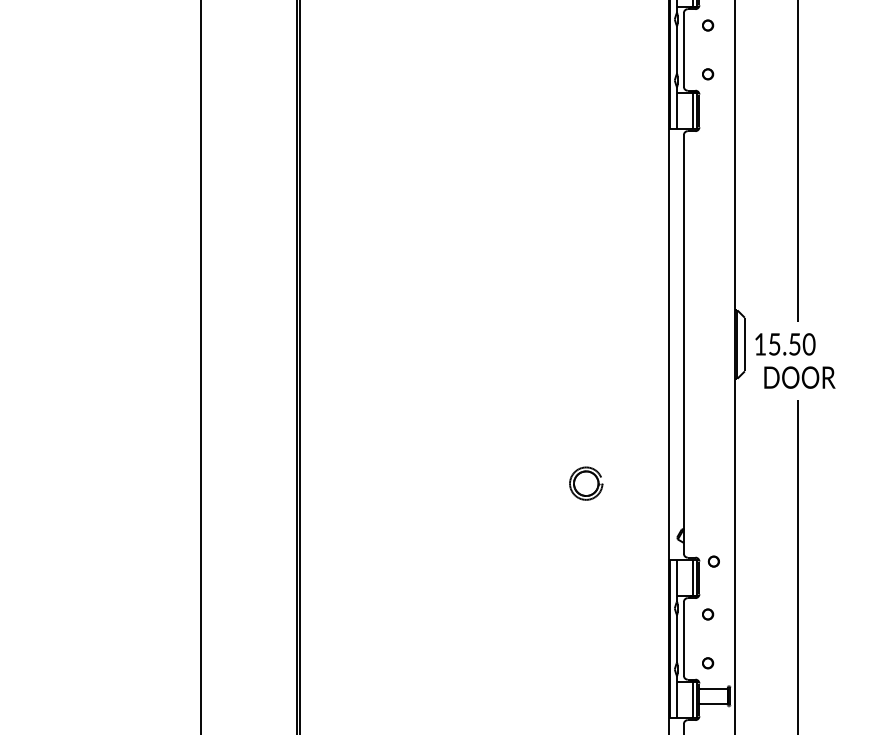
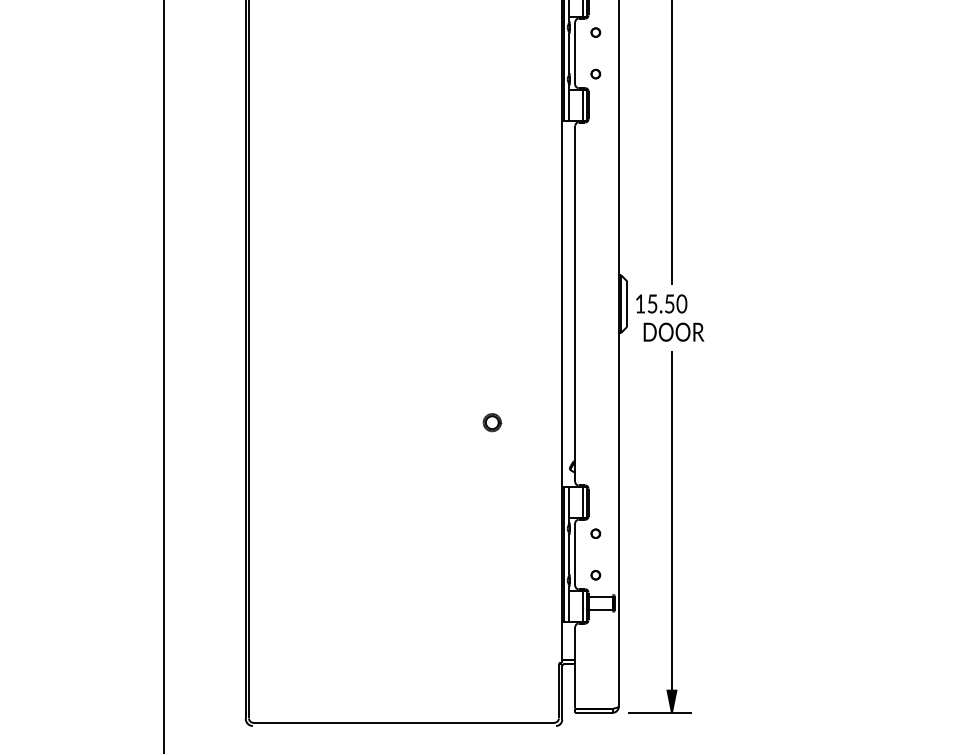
part: (586, 483) -> (492, 422), size x0.62
part: (713, 561) -> (600, 488), removed

